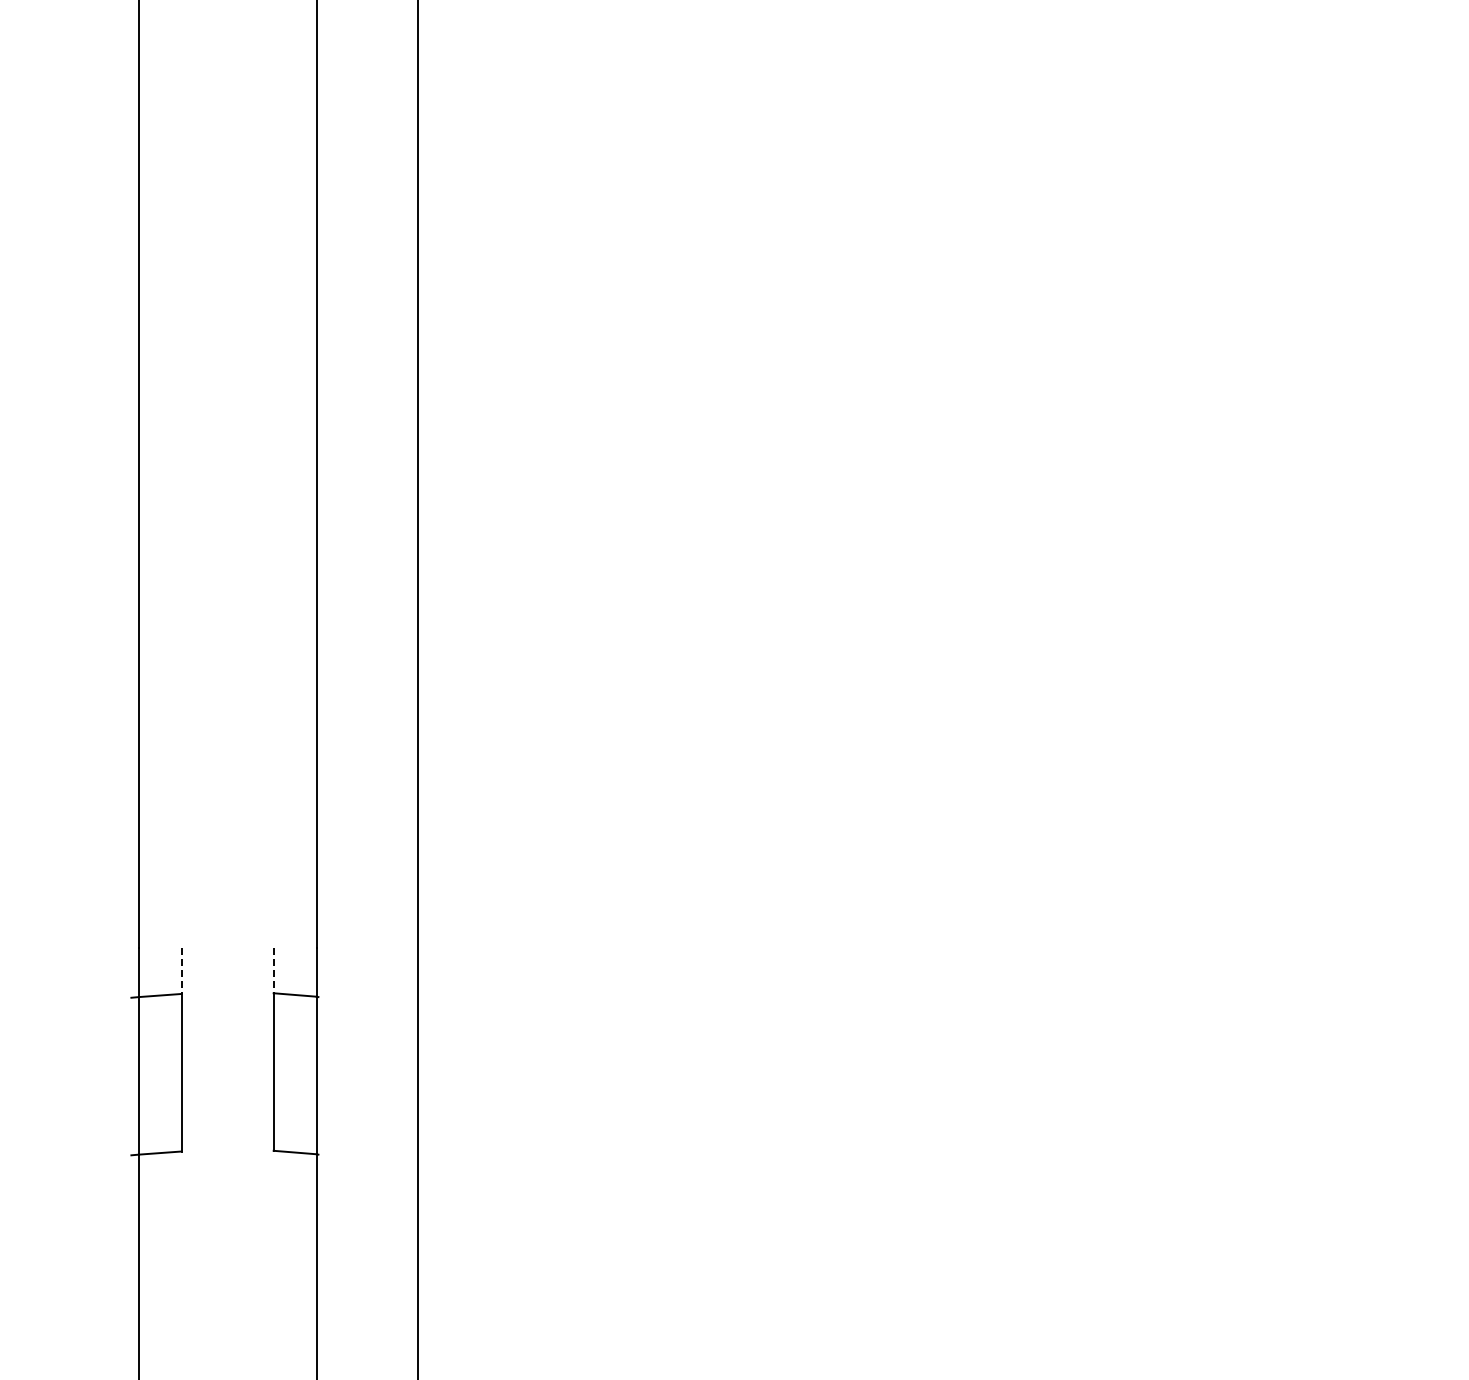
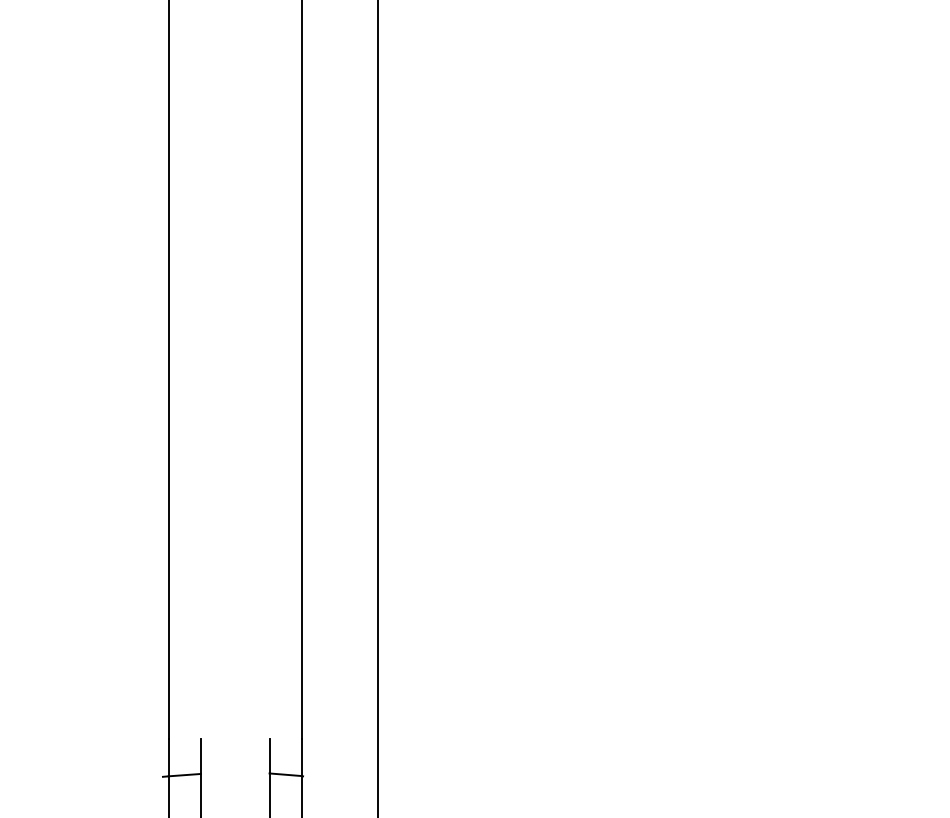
line: (273, 970) -> (269, 756), dashed -> solid
line: (181, 971) -> (200, 757), dashed -> solid

